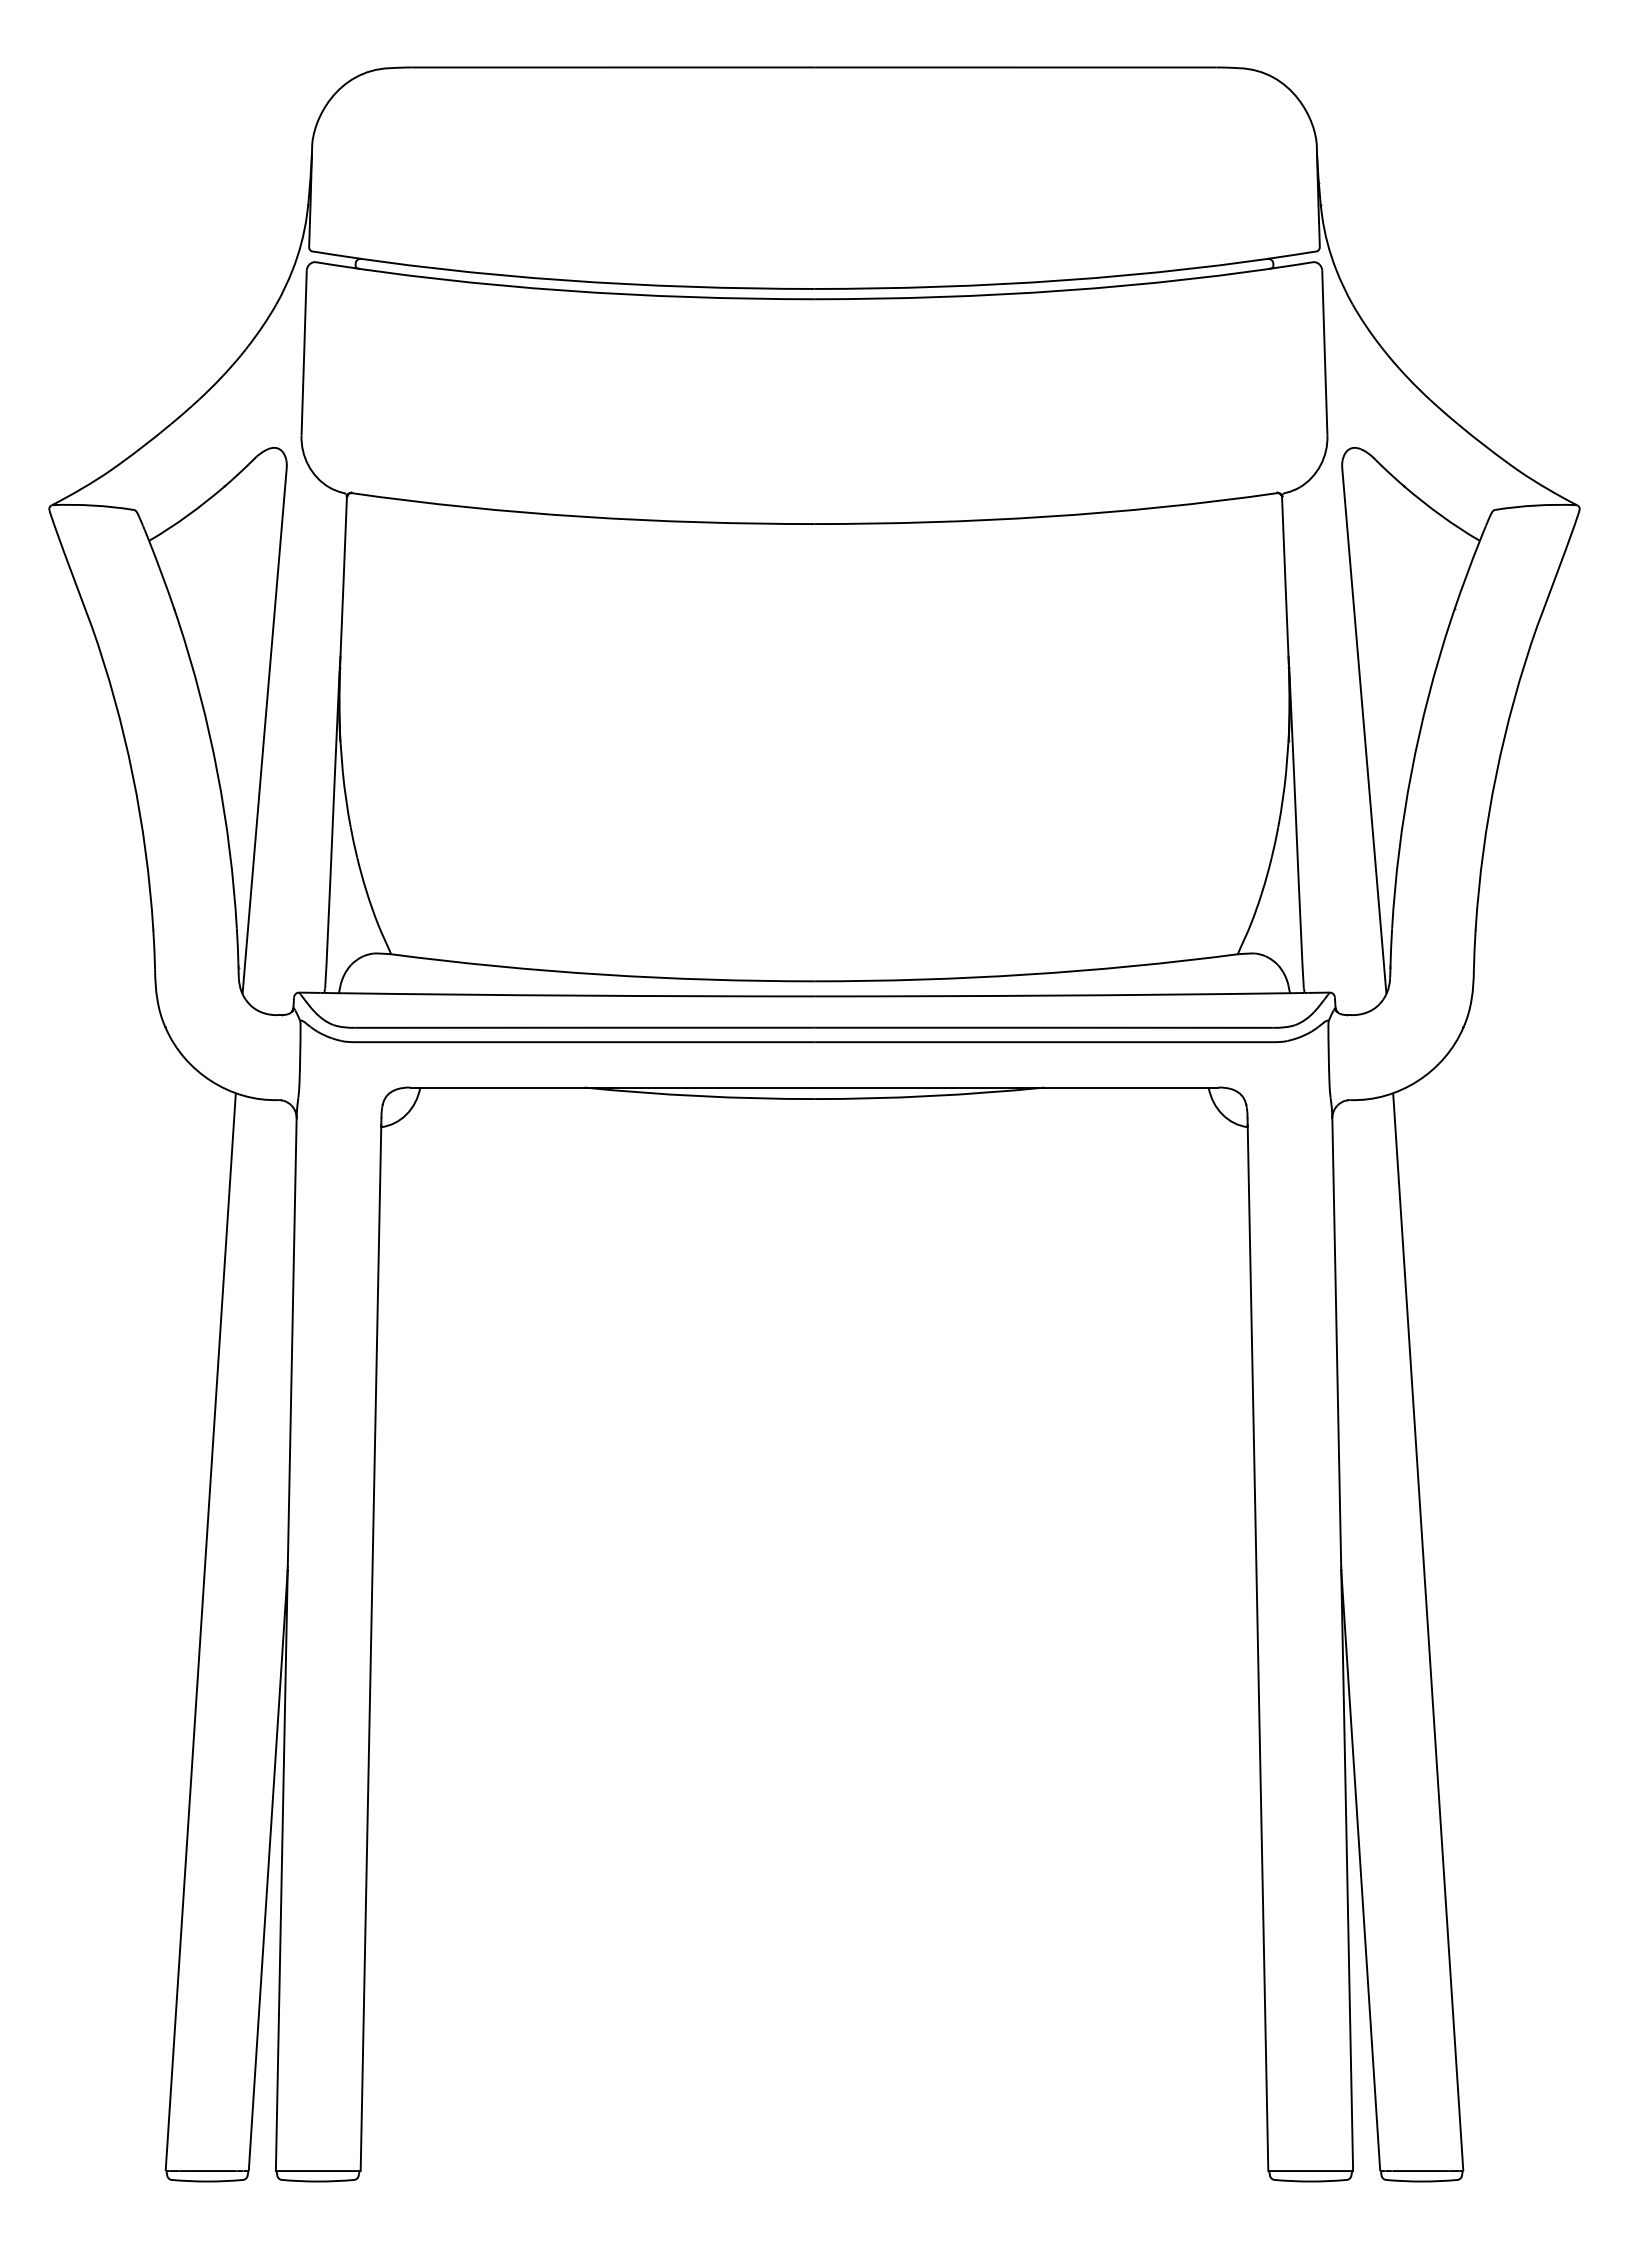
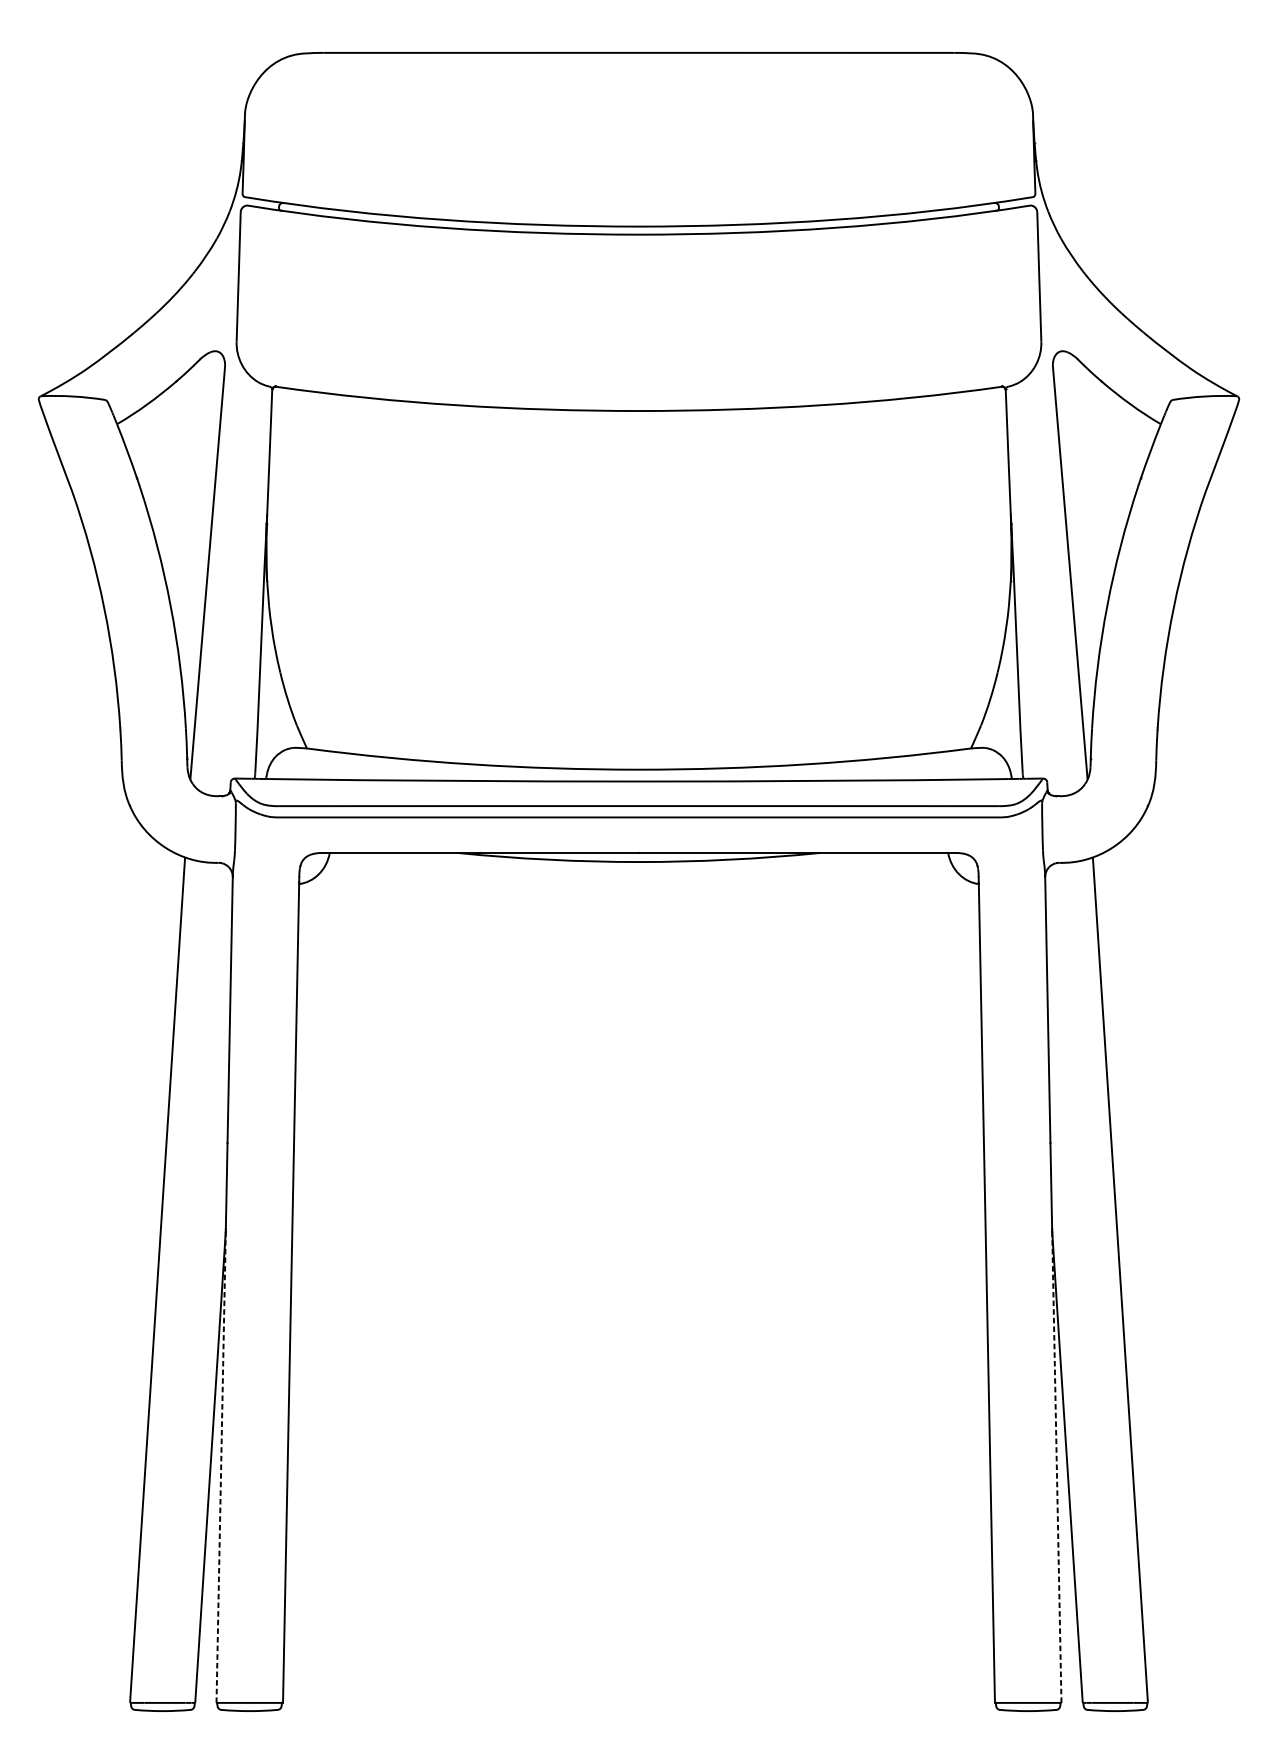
line: (281, 1870) -> (220, 1467), solid -> dashed
line: (1347, 1870) -> (1057, 1467), solid -> dashed

